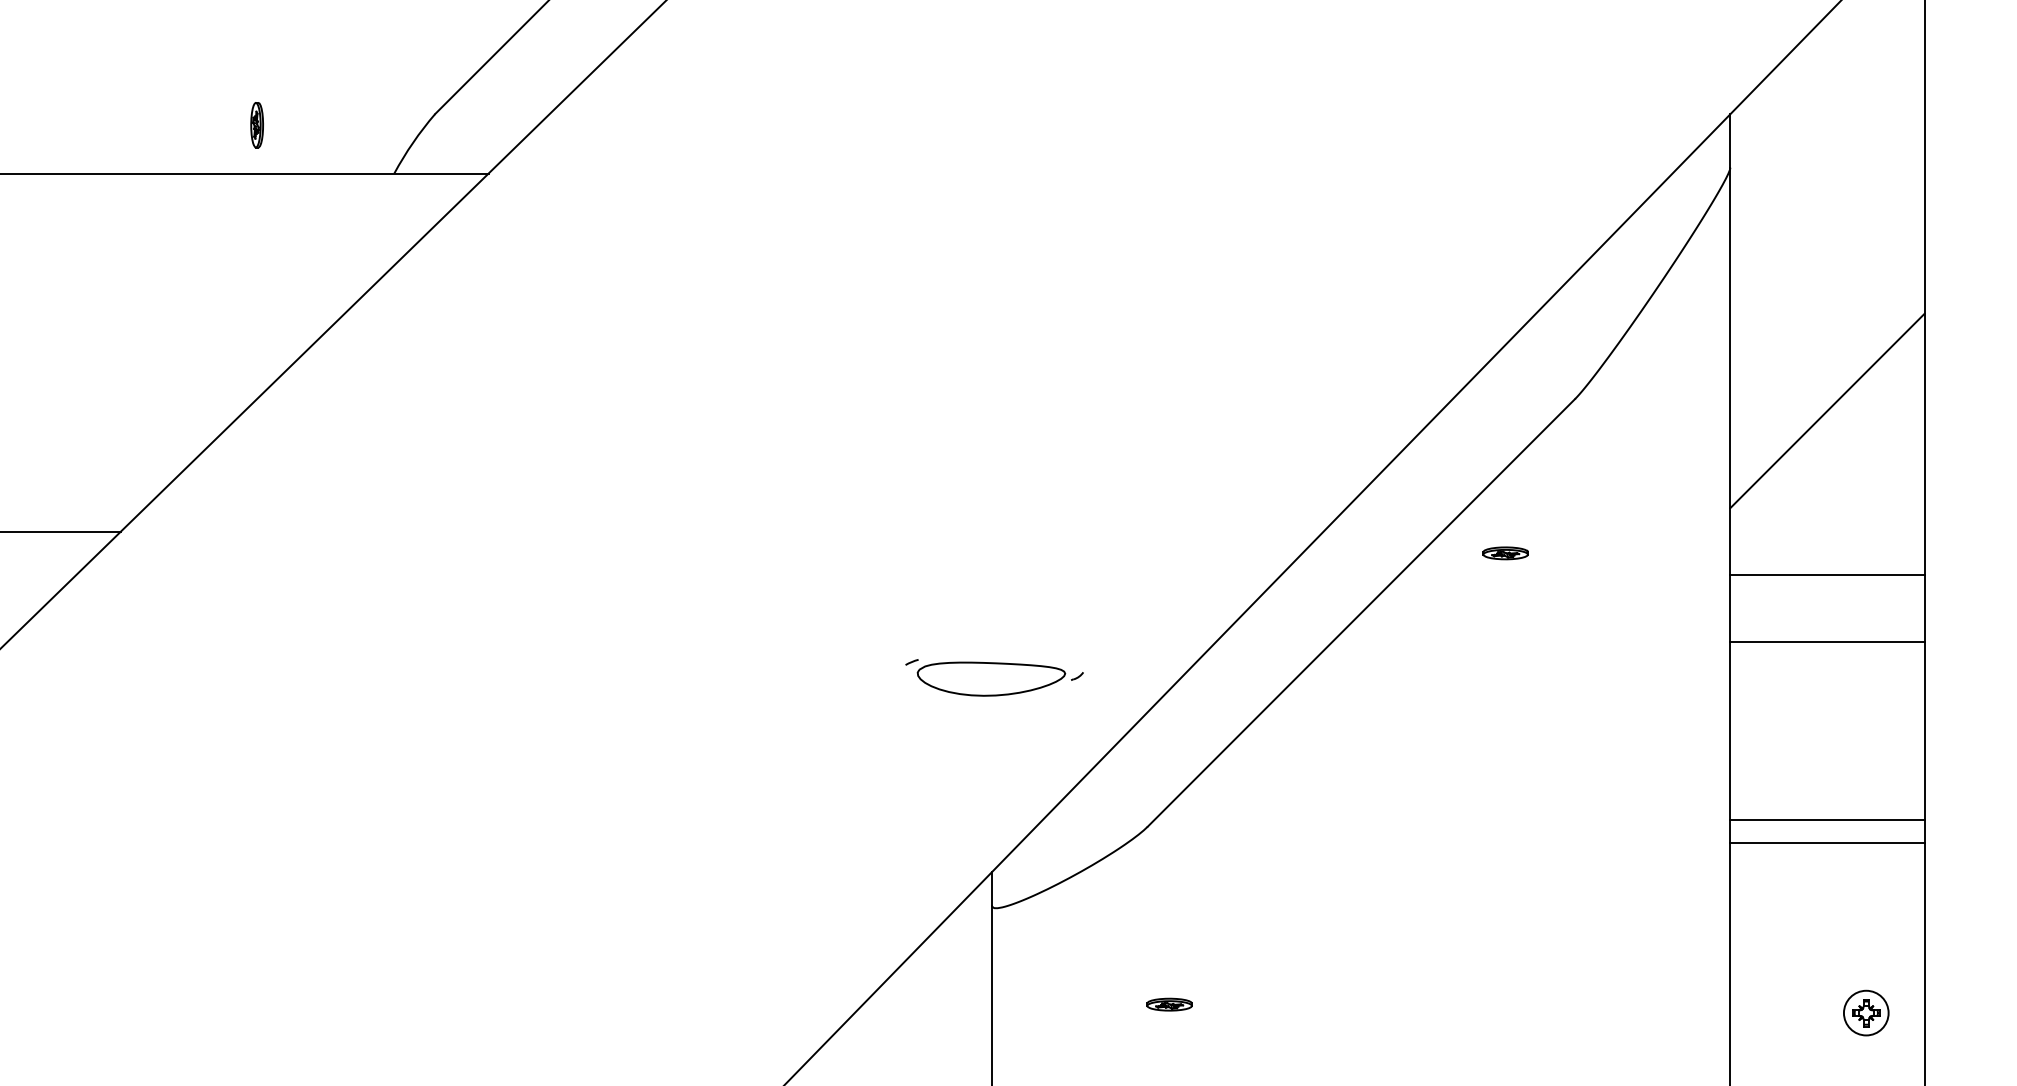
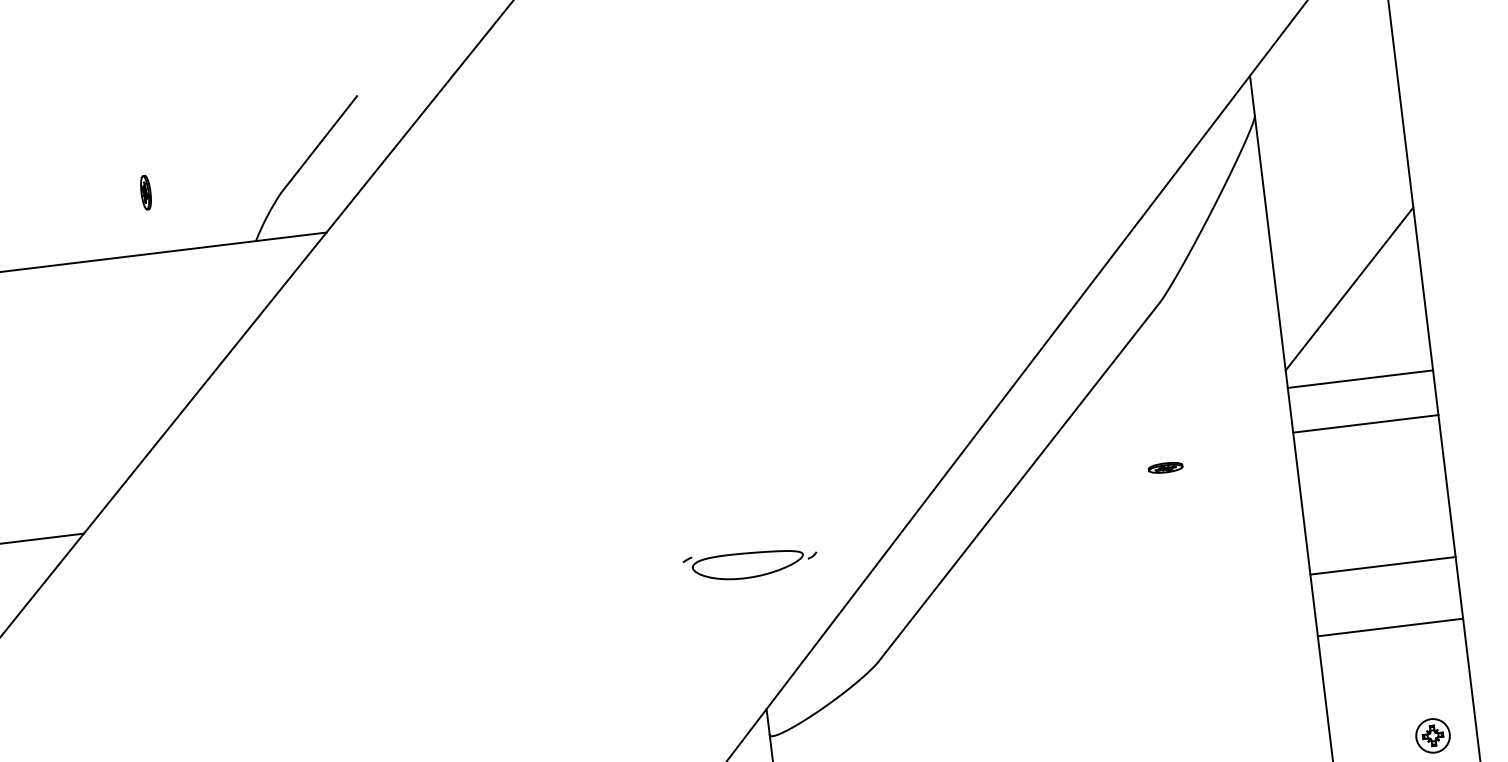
part: (256, 125) -> (145, 192), moved
part: (1505, 553) -> (1165, 468), moved
line: (1827, 574) -> (1360, 379), moved
line: (1827, 642) -> (1365, 424), moved
line: (1827, 819) -> (1390, 627), moved
line: (1827, 843) -> (1383, 566), moved

